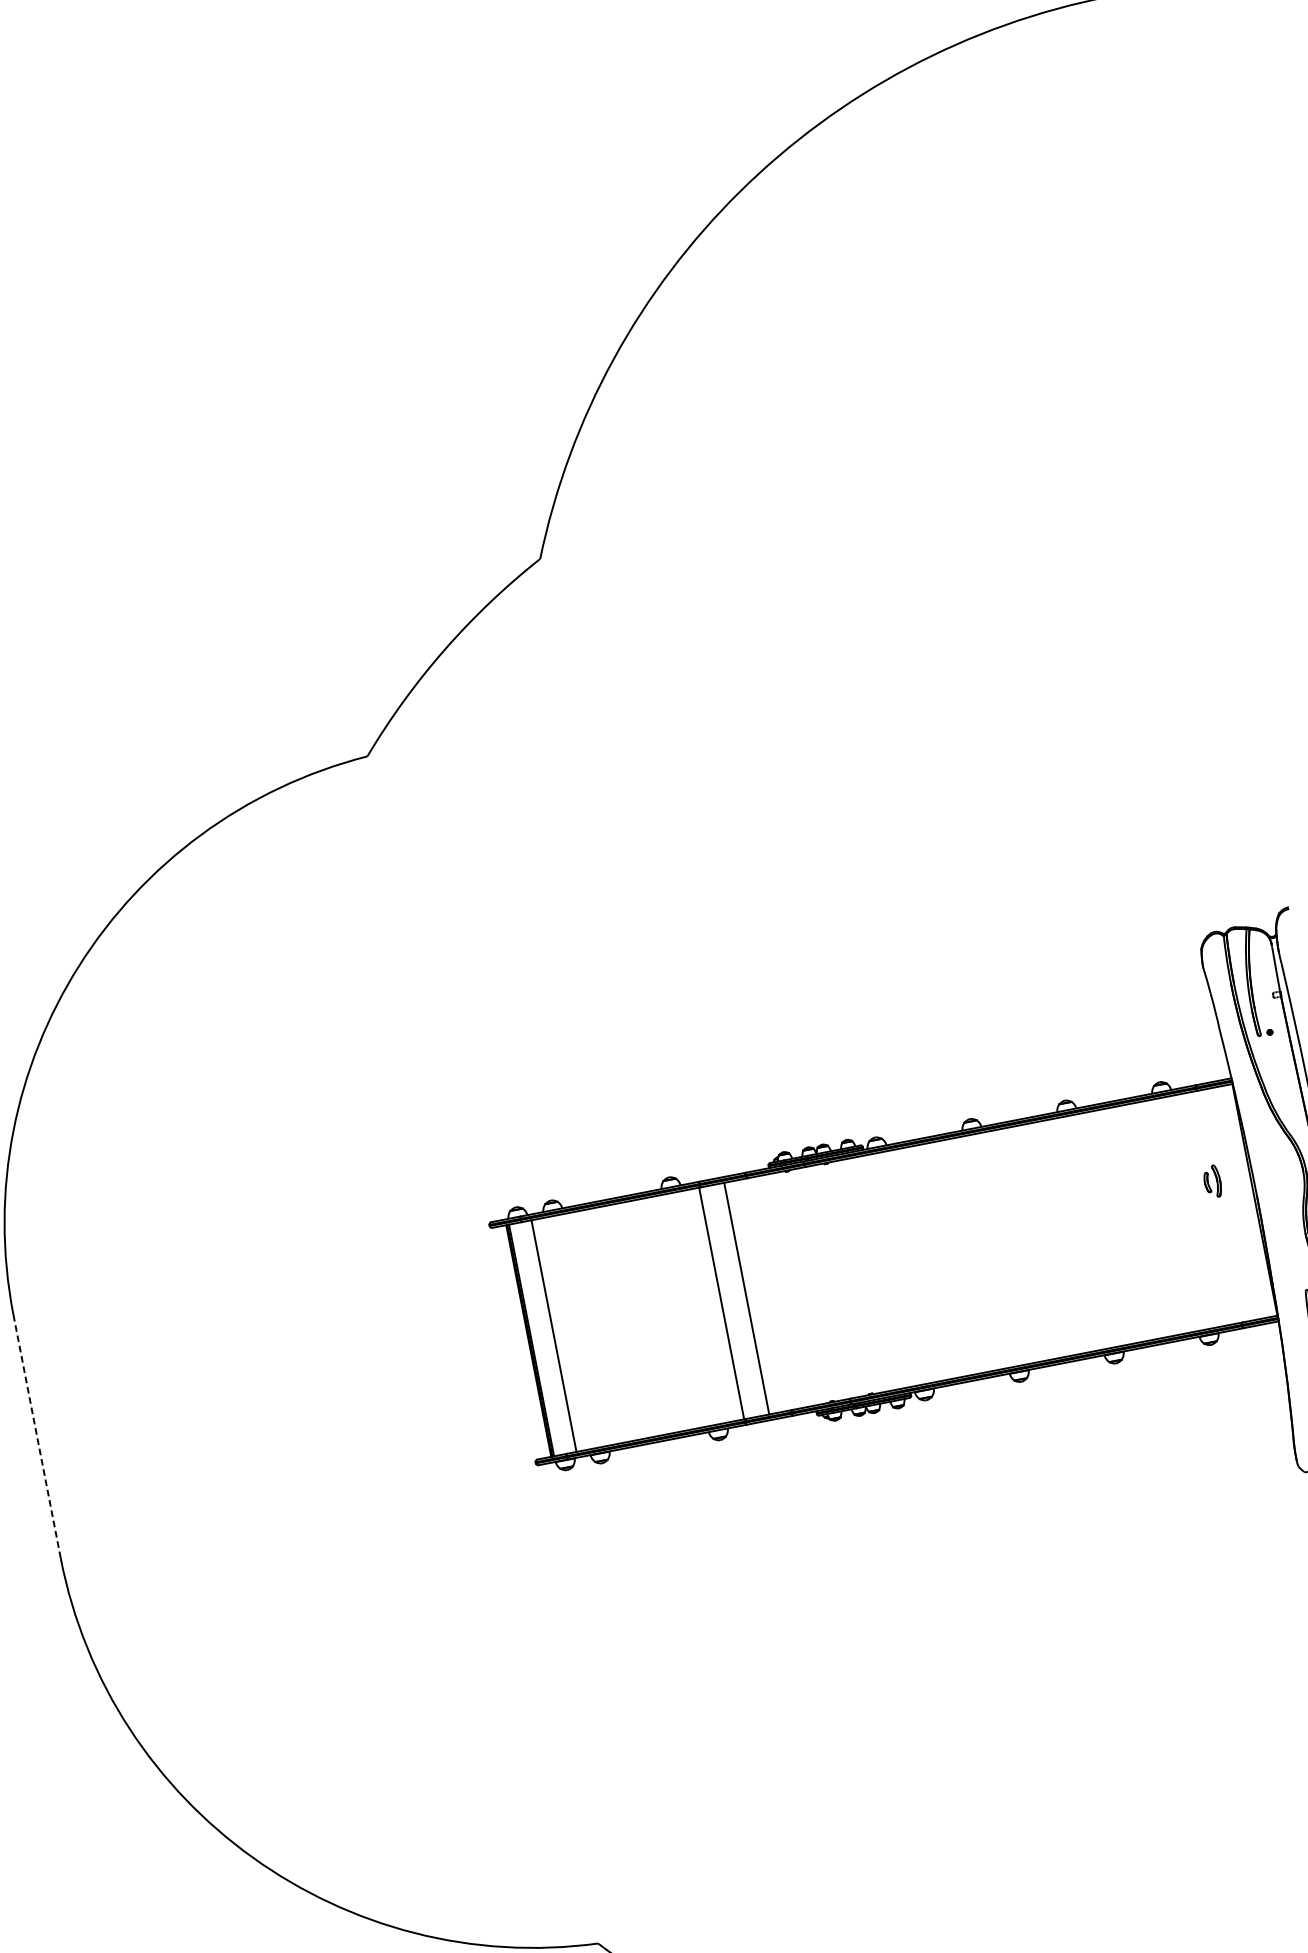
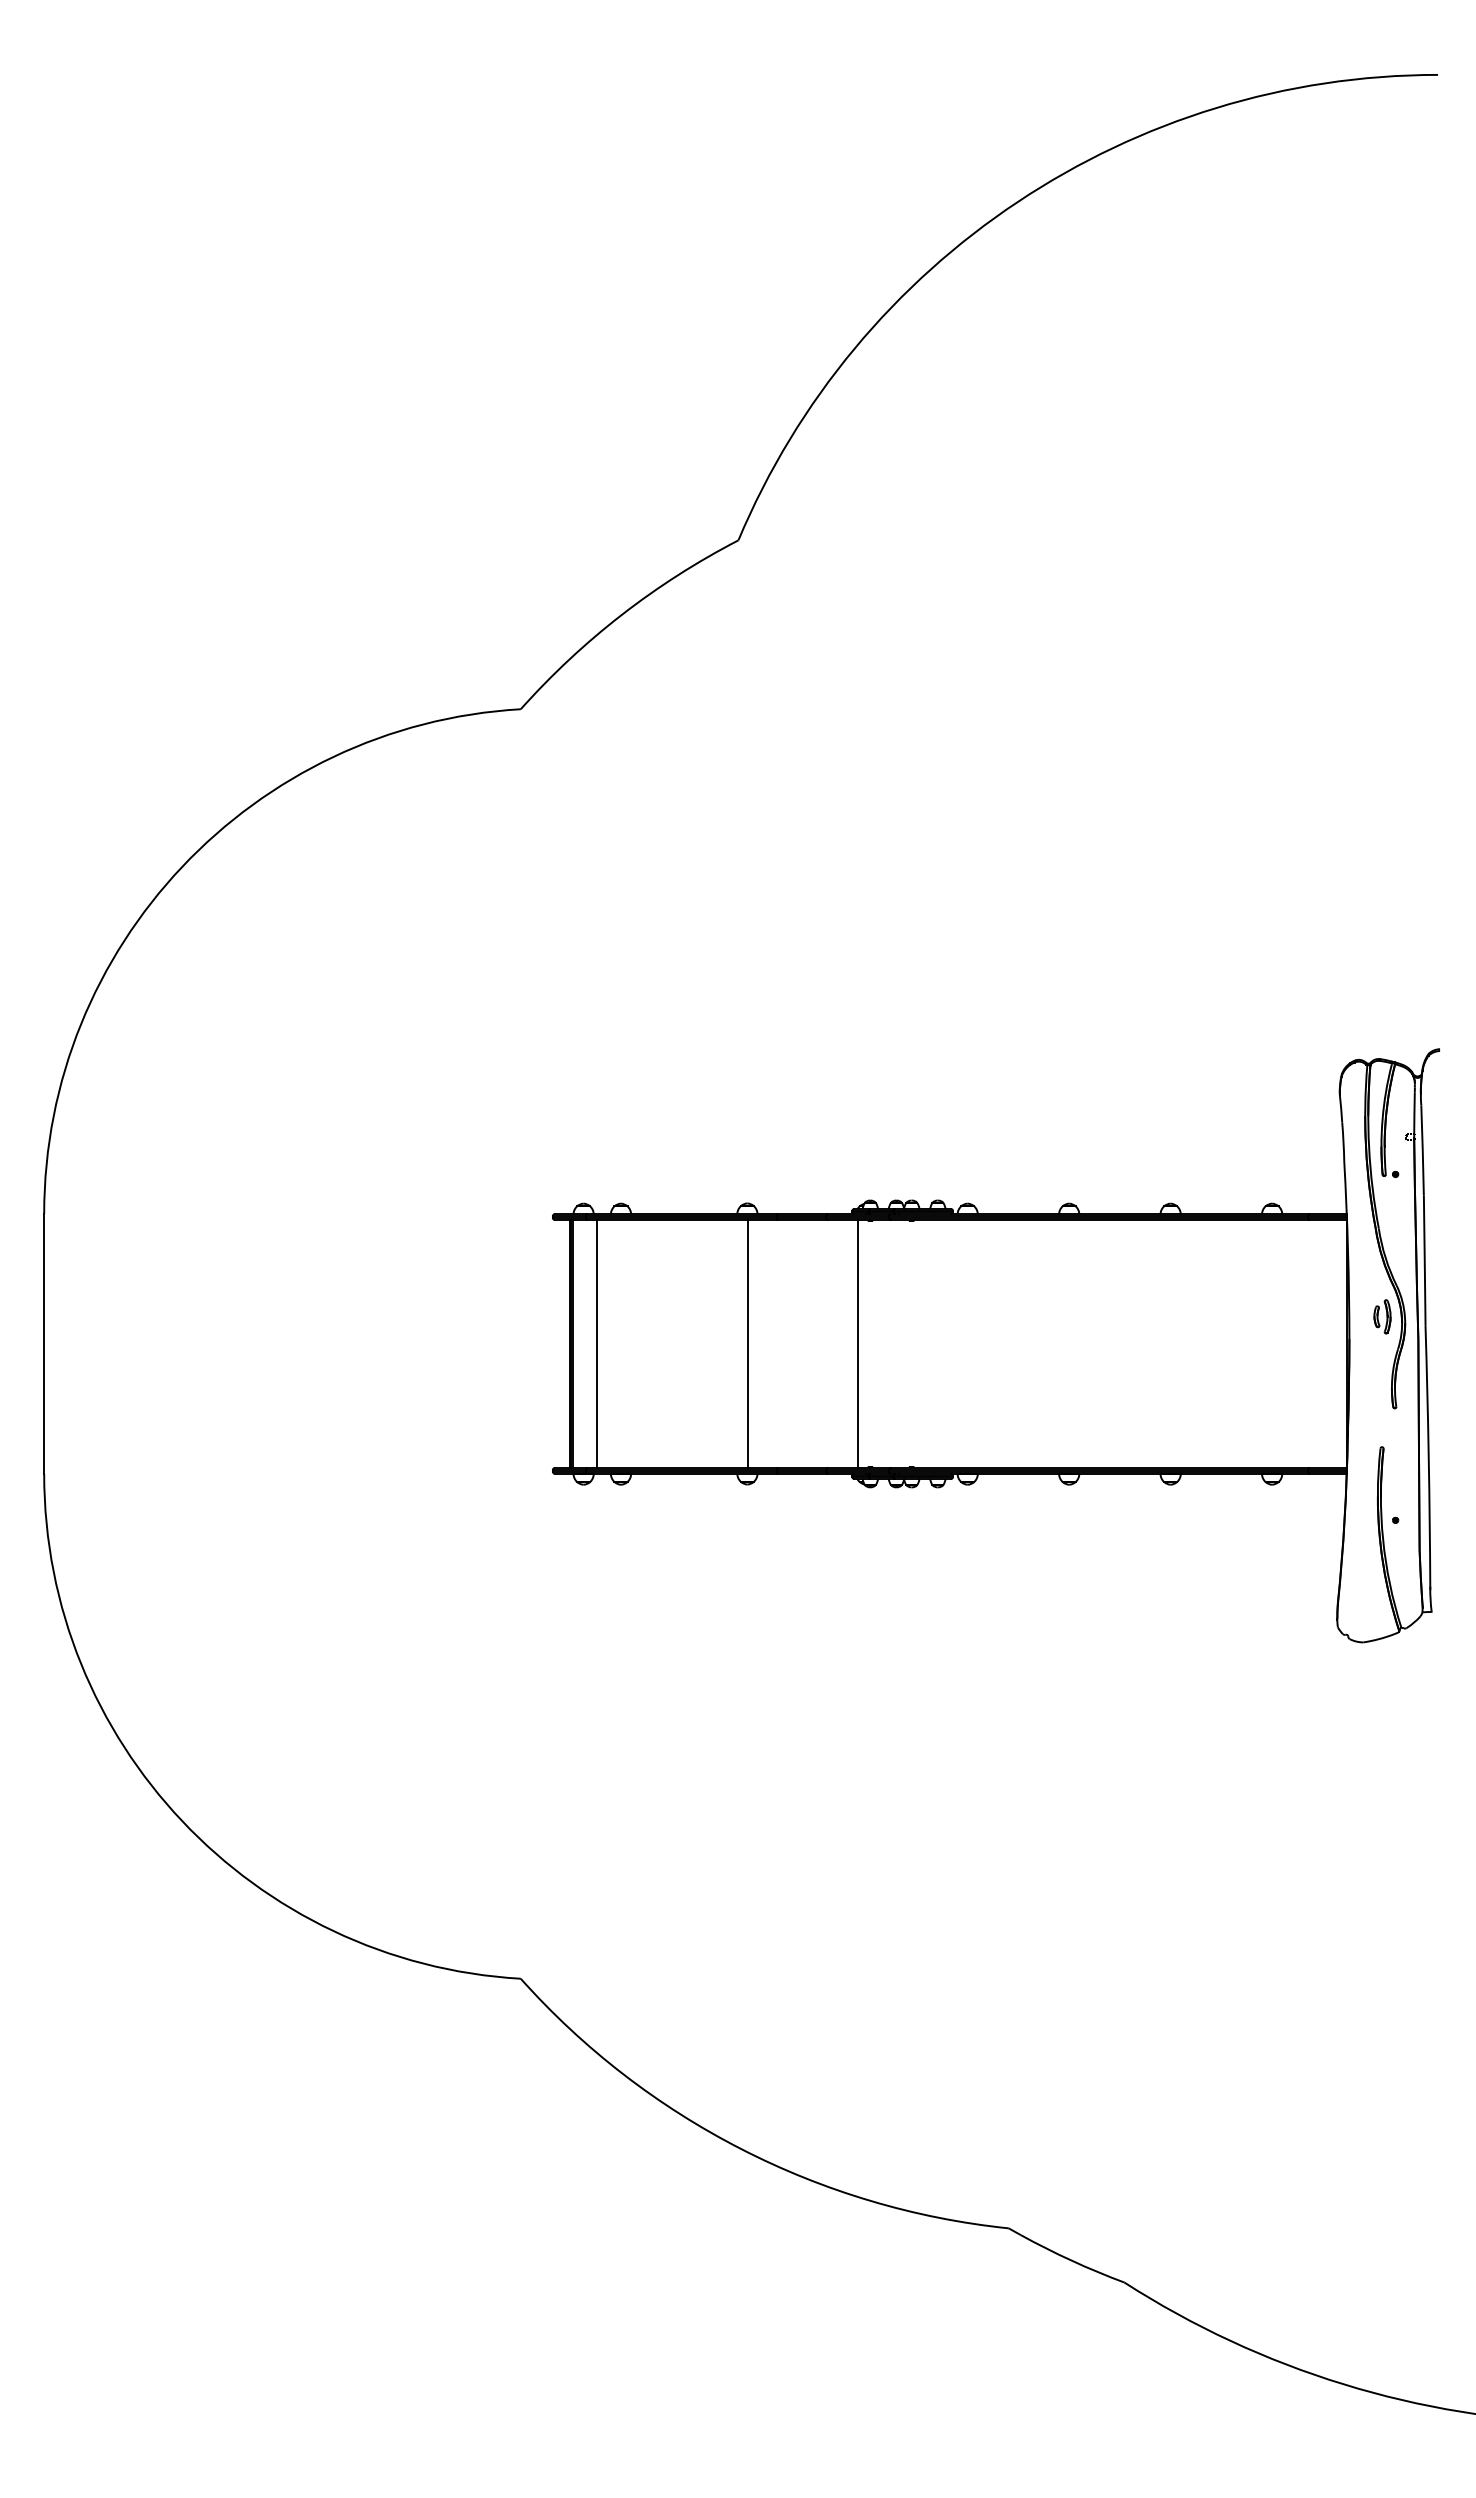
part: (1212, 1181) -> (1382, 1316), moved
line: (747, 1298) -> (748, 1343), moved
line: (721, 1303) -> (858, 1343), moved
line: (37, 1436) -> (44, 1343), dashed -> solid

